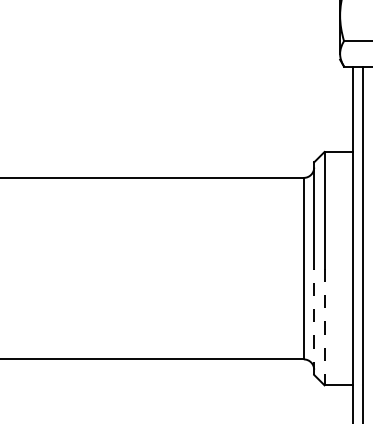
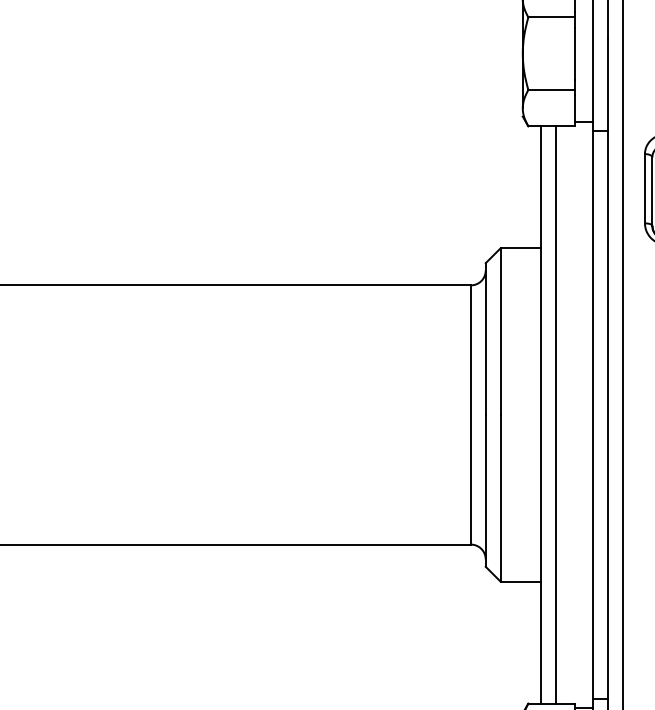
line: (314, 321) -> (485, 490), dashed -> solid
line: (324, 327) -> (500, 498), dashed -> solid

